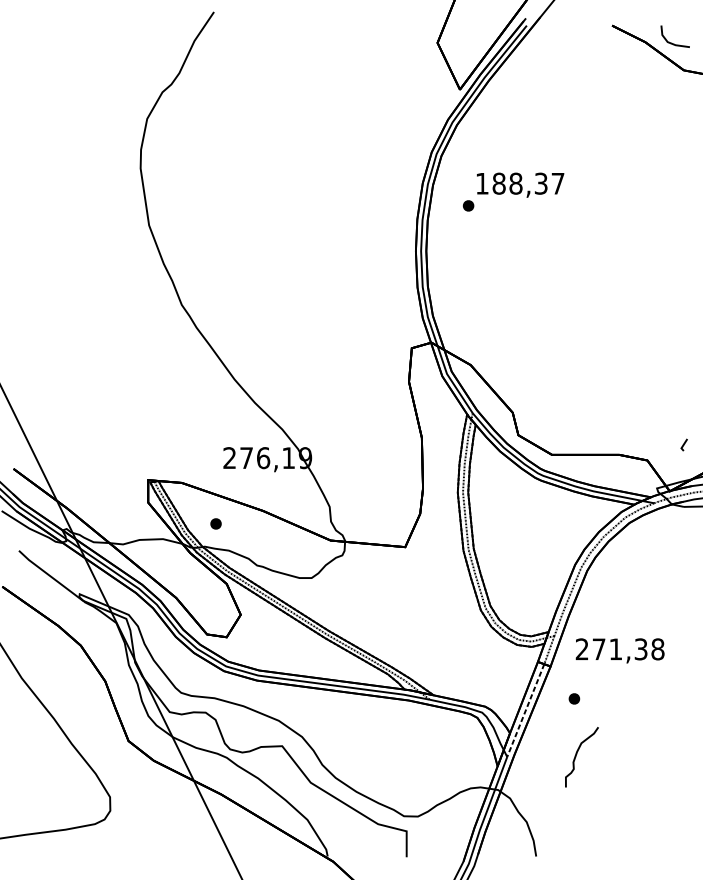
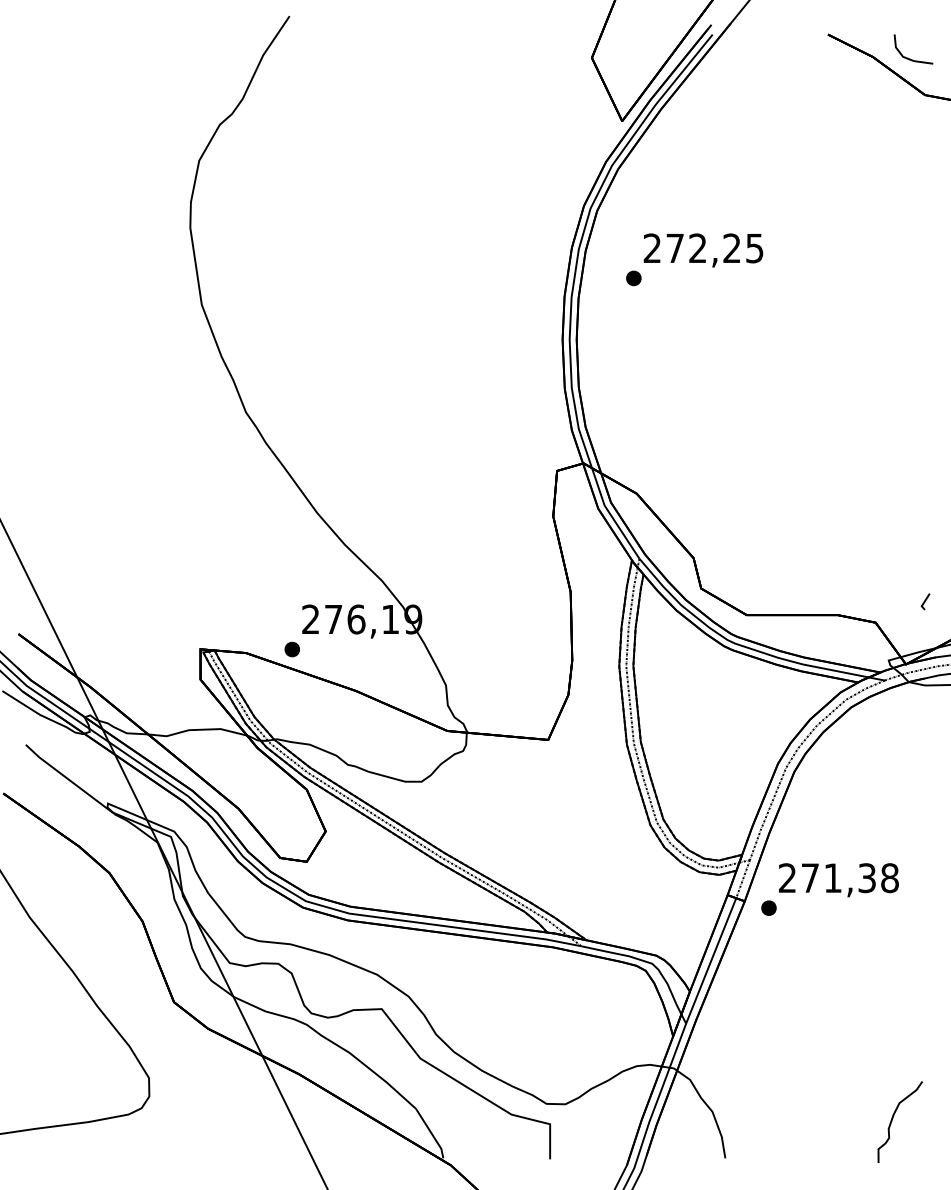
text: (520, 183) -> (703, 248), 188,37 -> 272,25
part: (215, 523) -> (291, 649), moved
part: (574, 698) -> (768, 907), moved
line: (525, 710) -> (711, 960), dashed -> solid
curve: (577, 754) -> (893, 1118), moved

